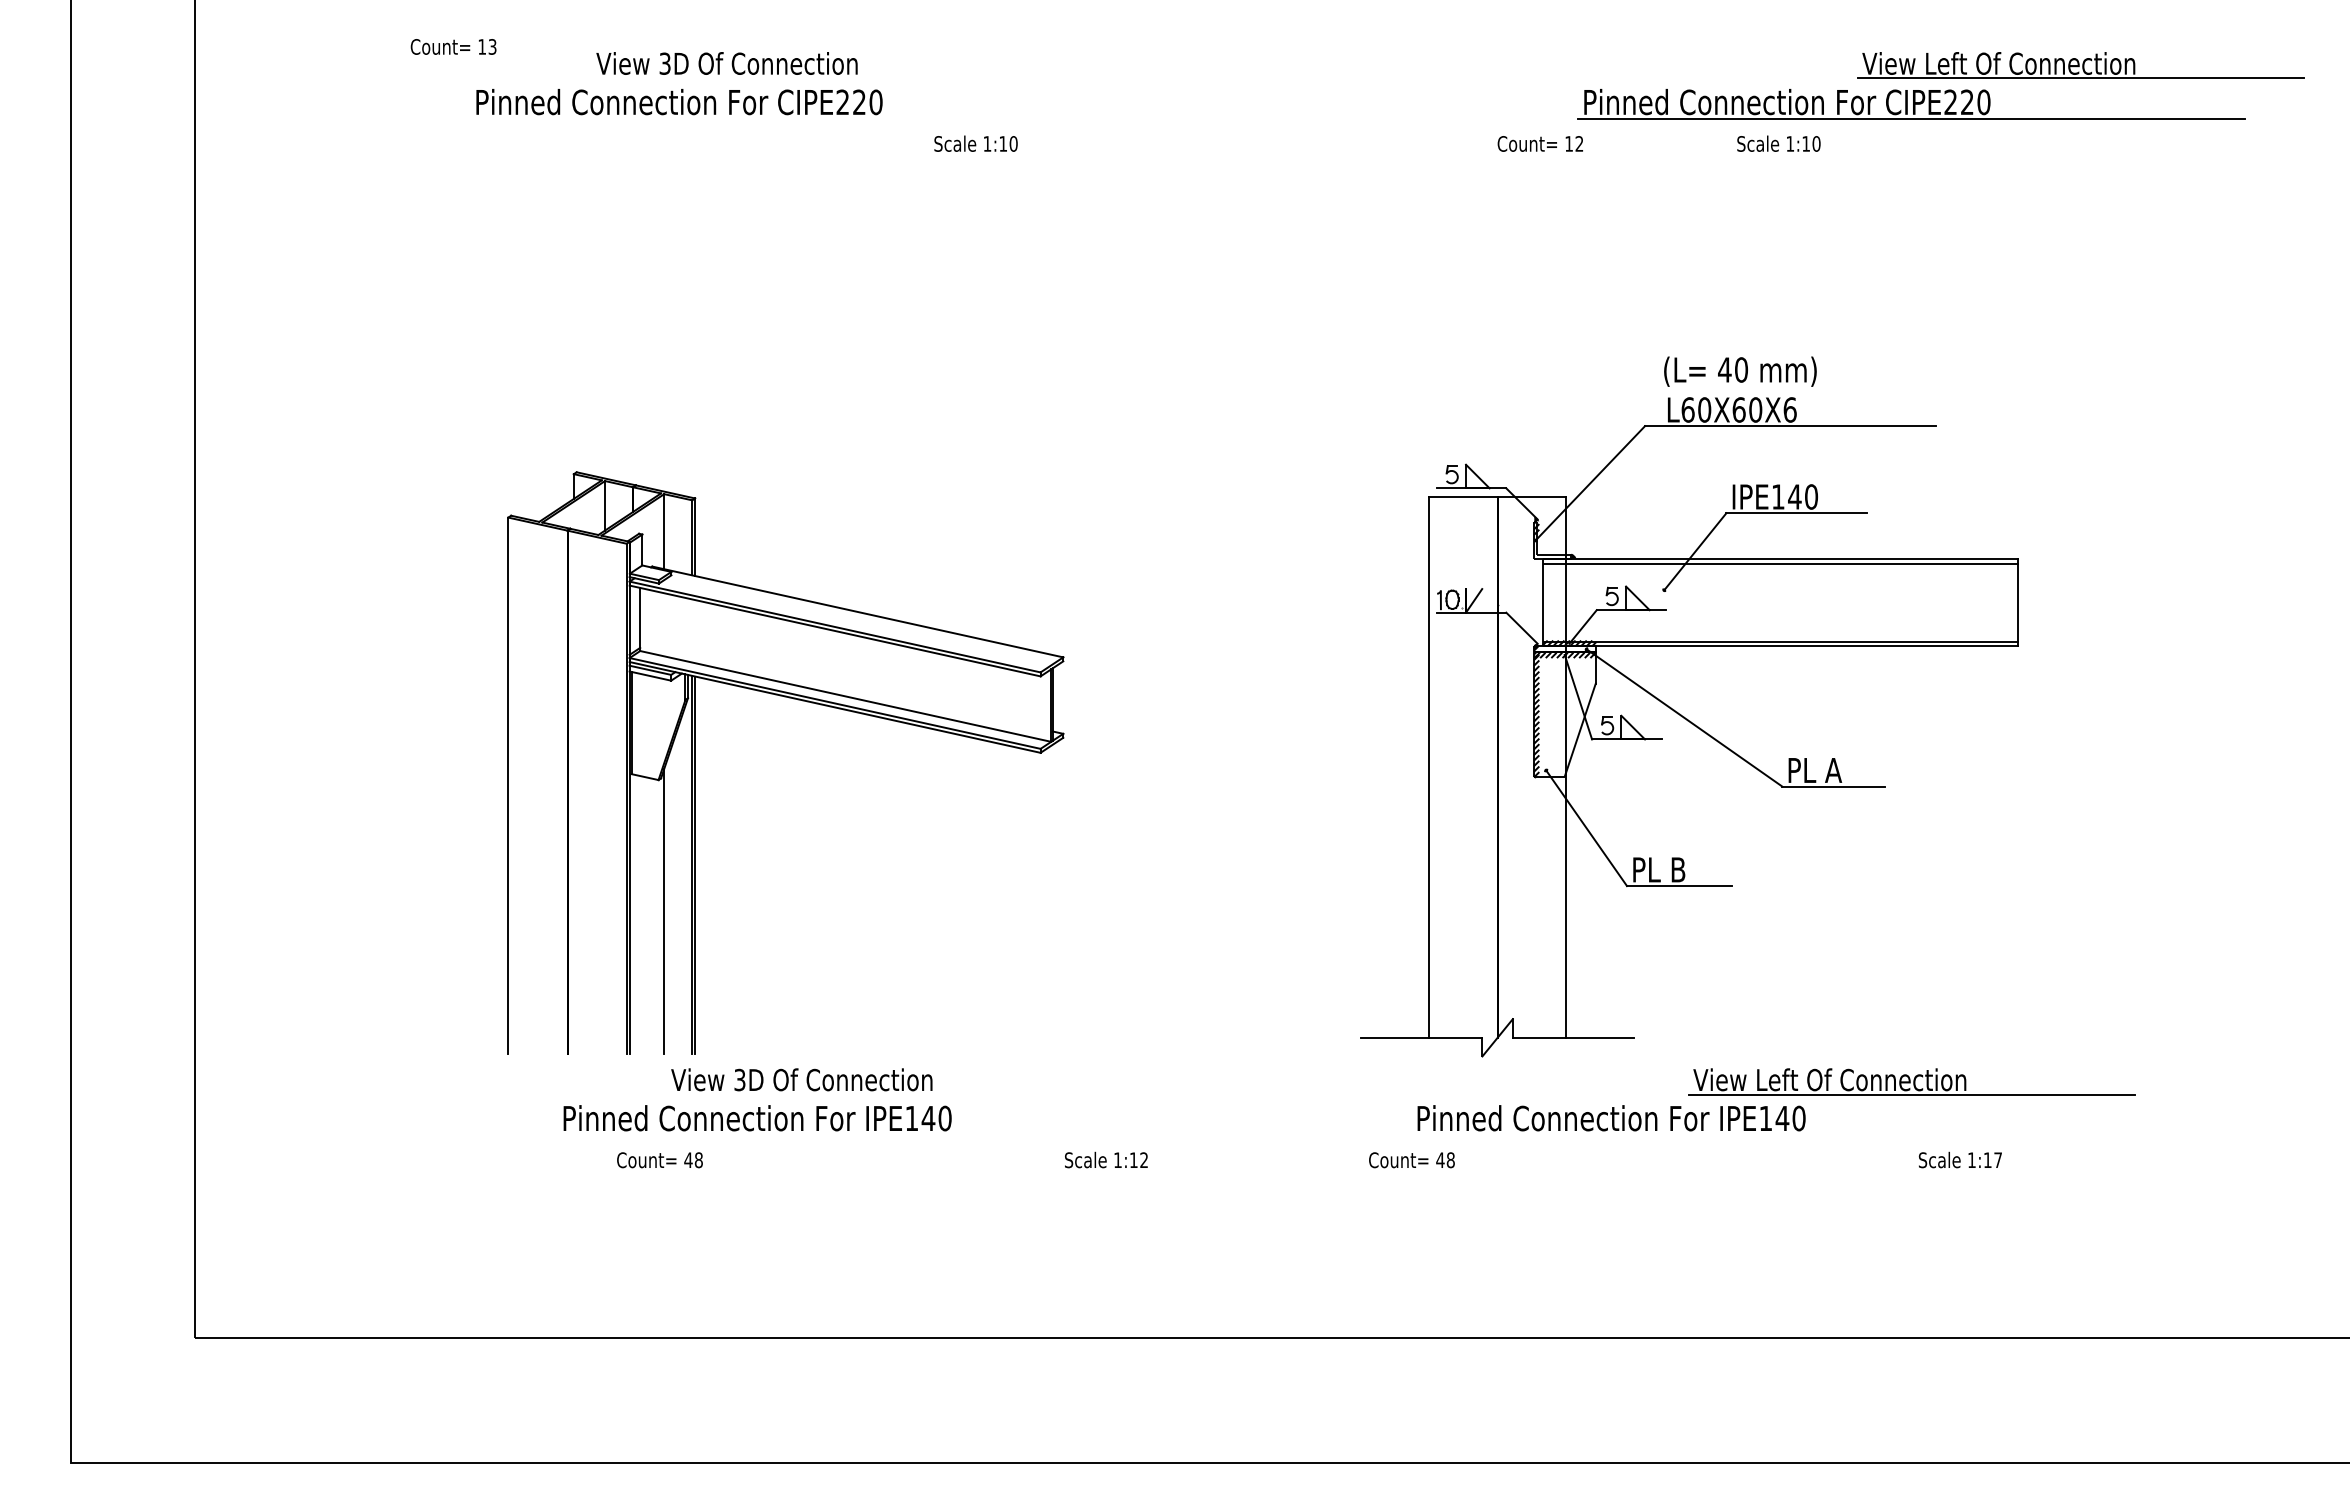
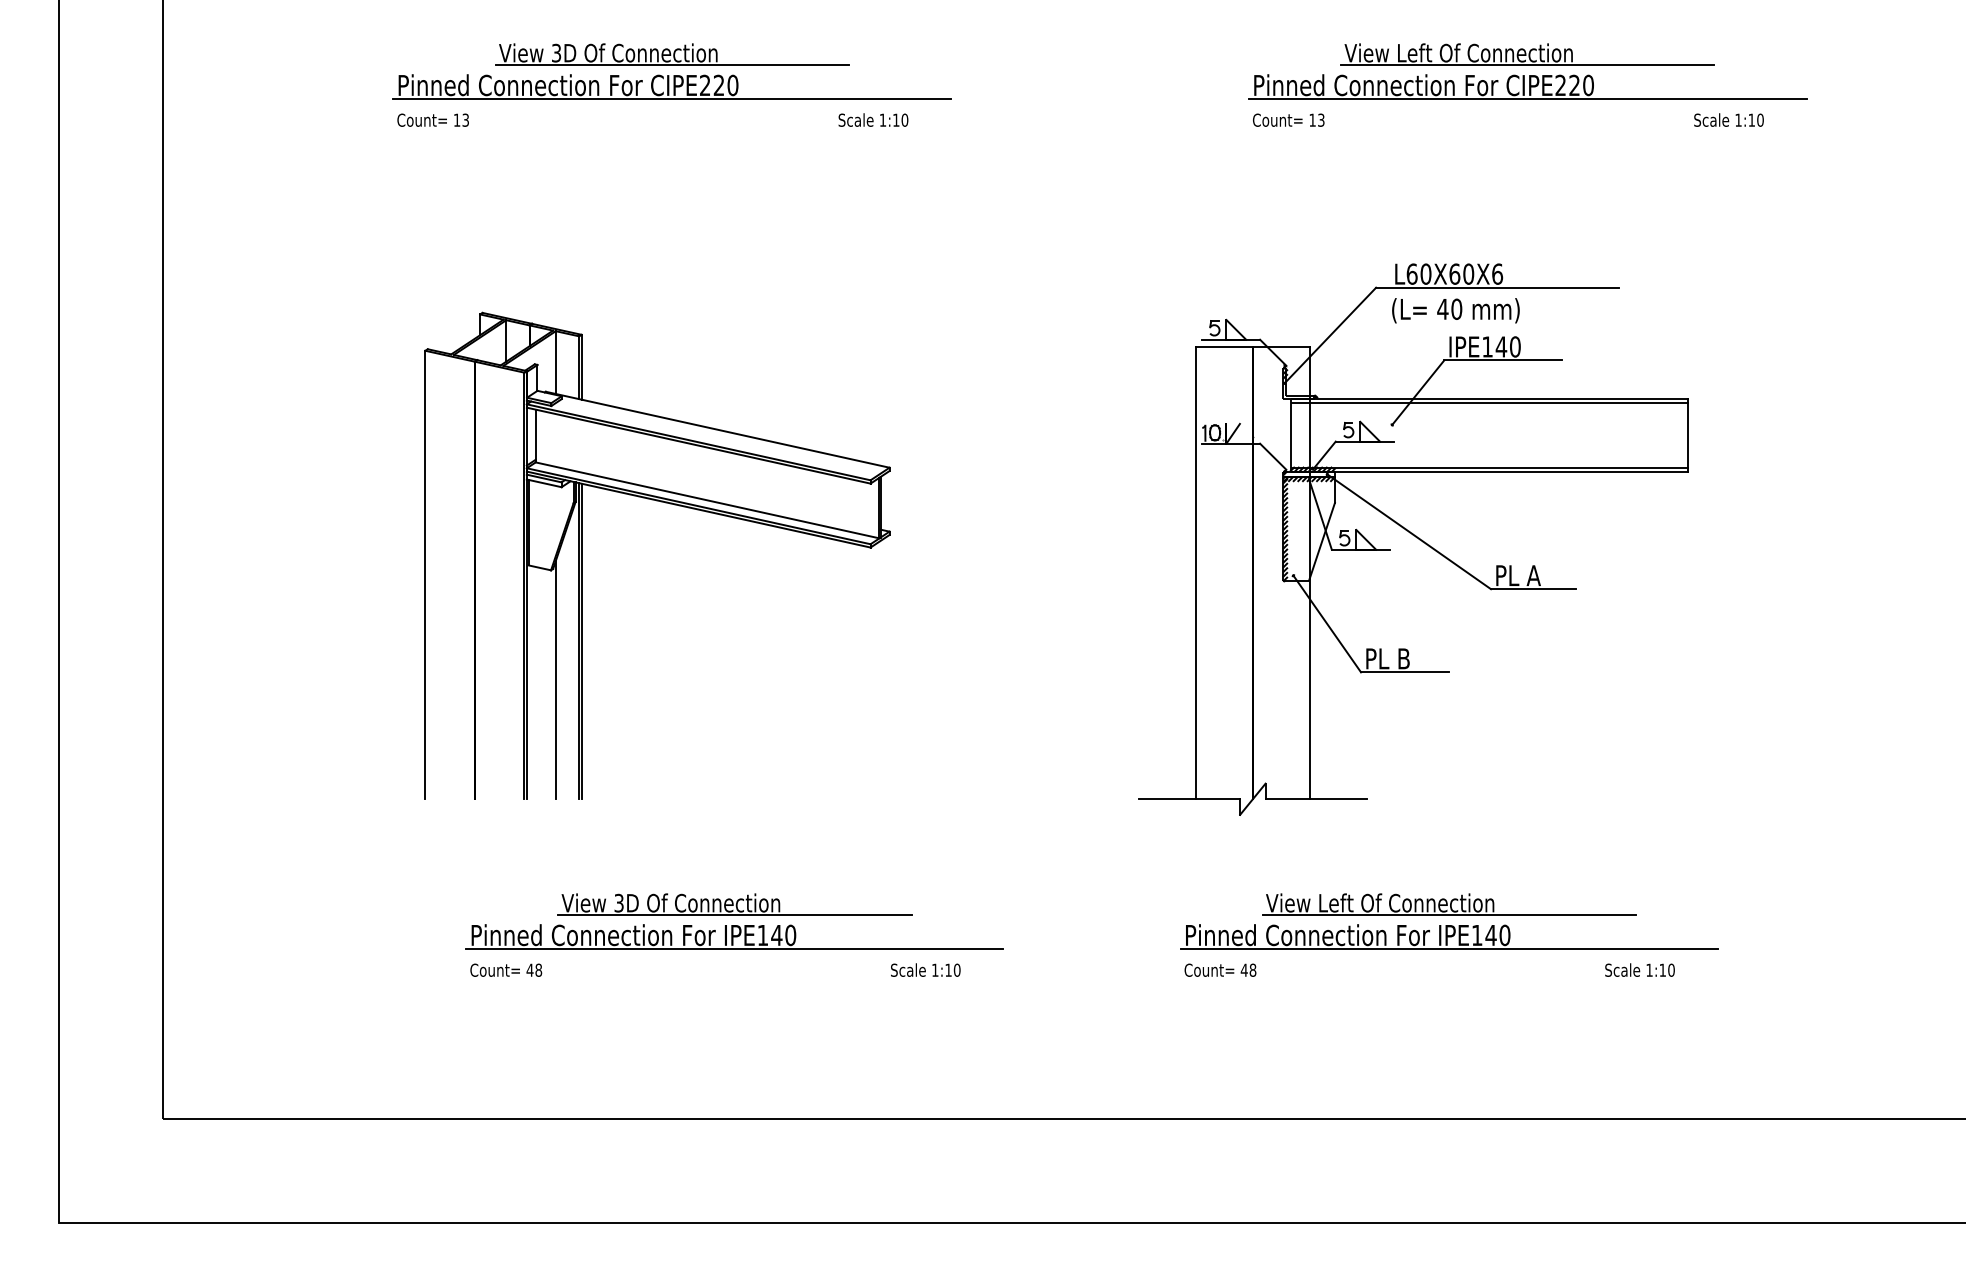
text: (453, 46) -> (433, 119), moved
part: (2080, 65) -> (1527, 54), moved
line: (803, 78) -> (672, 65), added
part: (1911, 104) -> (1527, 87), moved
line: (803, 118) -> (672, 98), added
text: (975, 143) -> (873, 119), moved
text: (1579, 143) -> (1321, 119), 12 -> 13
text: (1778, 143) -> (1728, 119), moved
part: (802, 701) -> (671, 504), moved
part: (1689, 727) -> (1413, 539), moved
part: (1911, 1081) -> (1448, 904), moved
line: (878, 1094) -> (735, 915), added
line: (878, 1134) -> (735, 948), added
line: (1732, 1134) -> (1449, 948), added
text: (659, 1160) -> (505, 970), moved
text: (1144, 1160) -> (957, 970), 1:12 -> 1:10
text: (1411, 1160) -> (1220, 970), moved
text: (1998, 1160) -> (1671, 970), 1:17 -> 1:10

